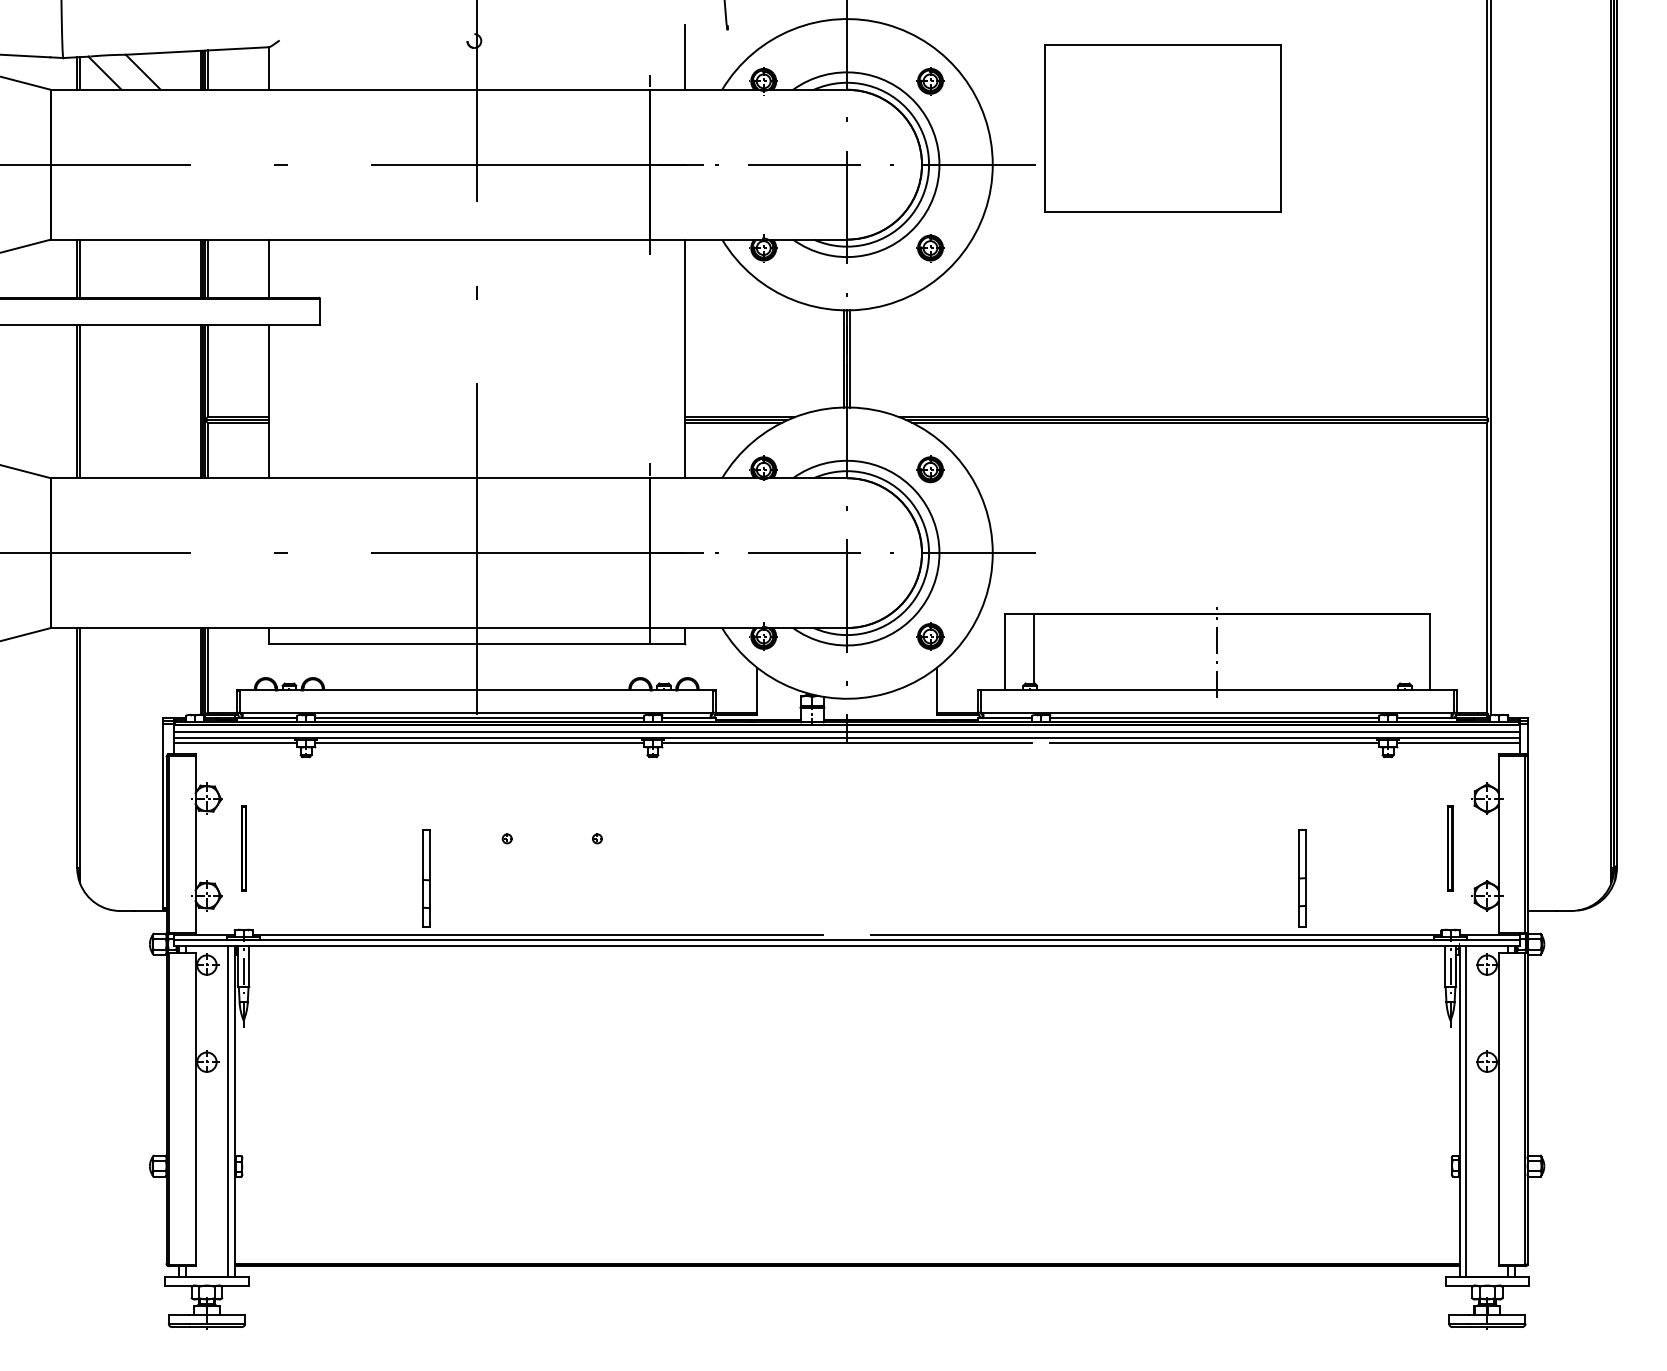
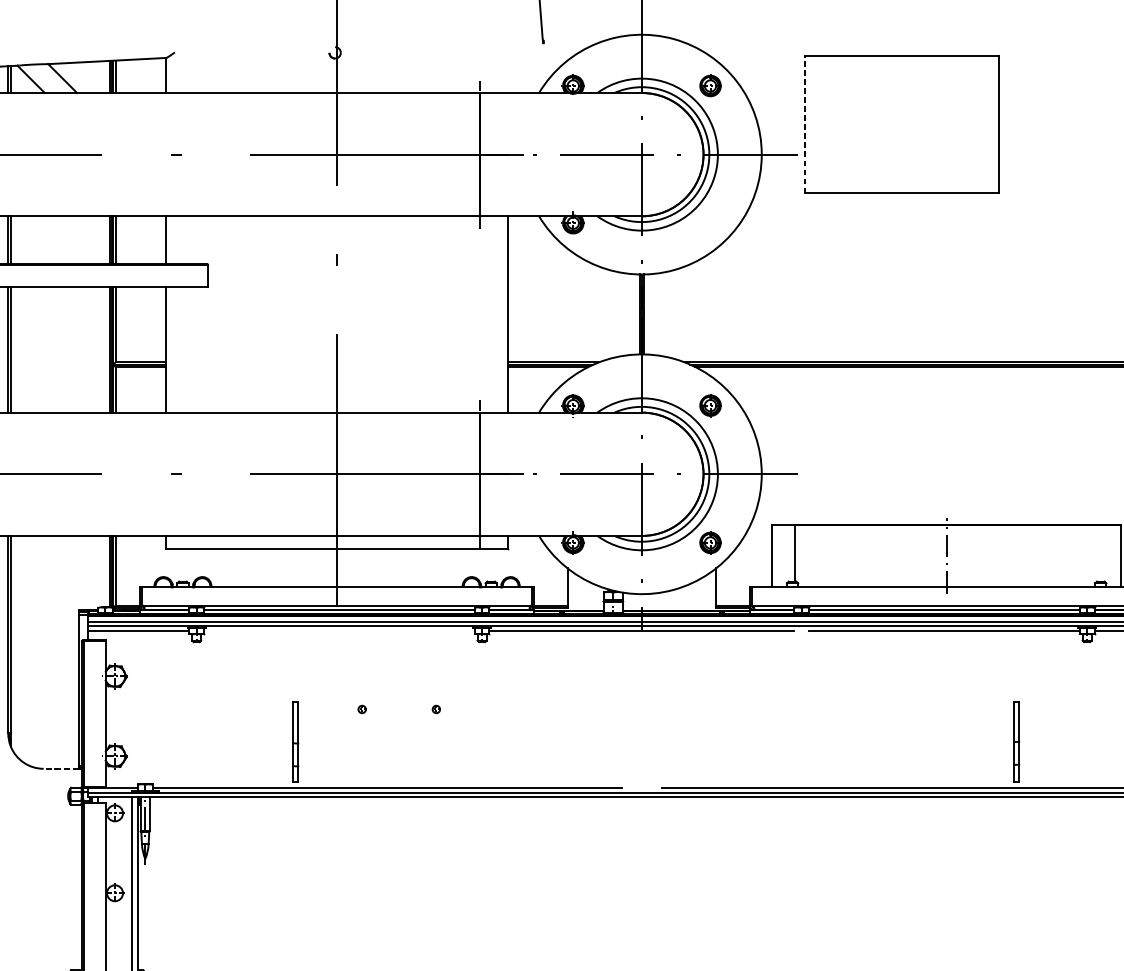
line: (684, 57) -> (508, 66), removed
line: (1045, 128) -> (805, 124), solid -> dashed
part: (930, 248) -> (710, 223), removed
line: (479, 743) -> (339, 630), removed
part: (243, 848) -> (145, 717), removed
line: (141, 911) -> (61, 769), solid -> dashed

